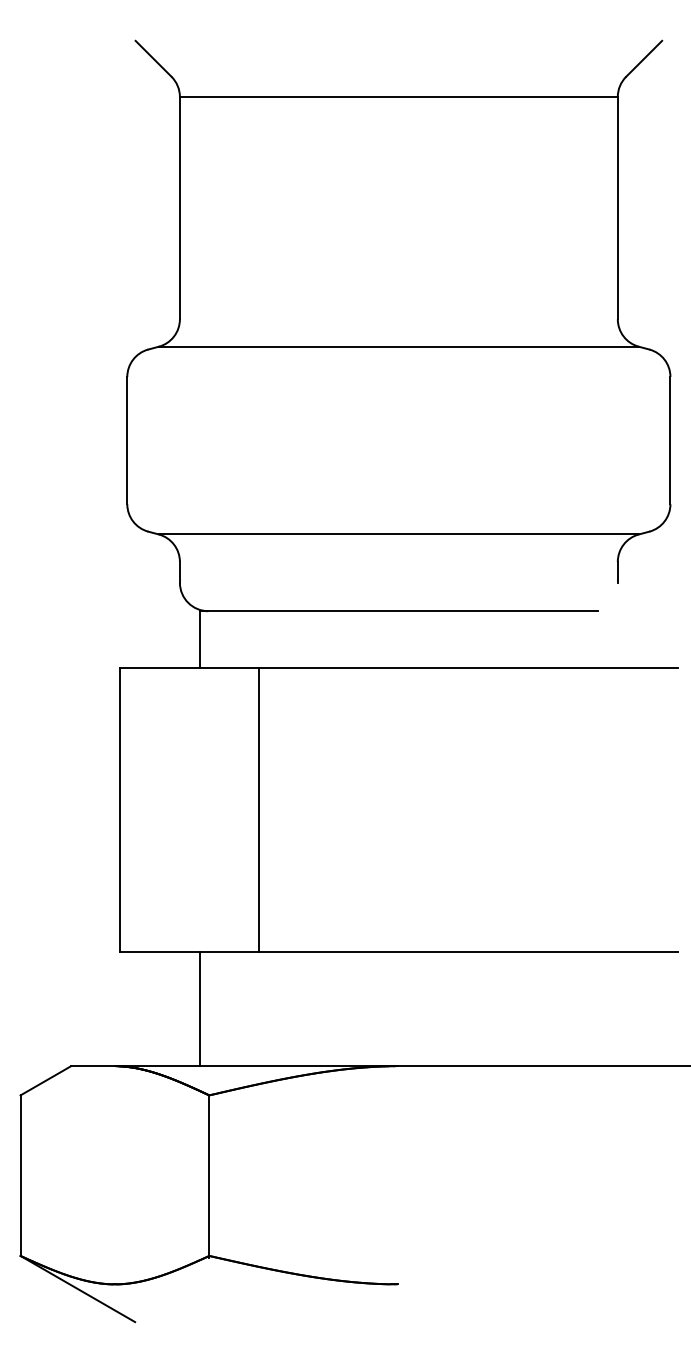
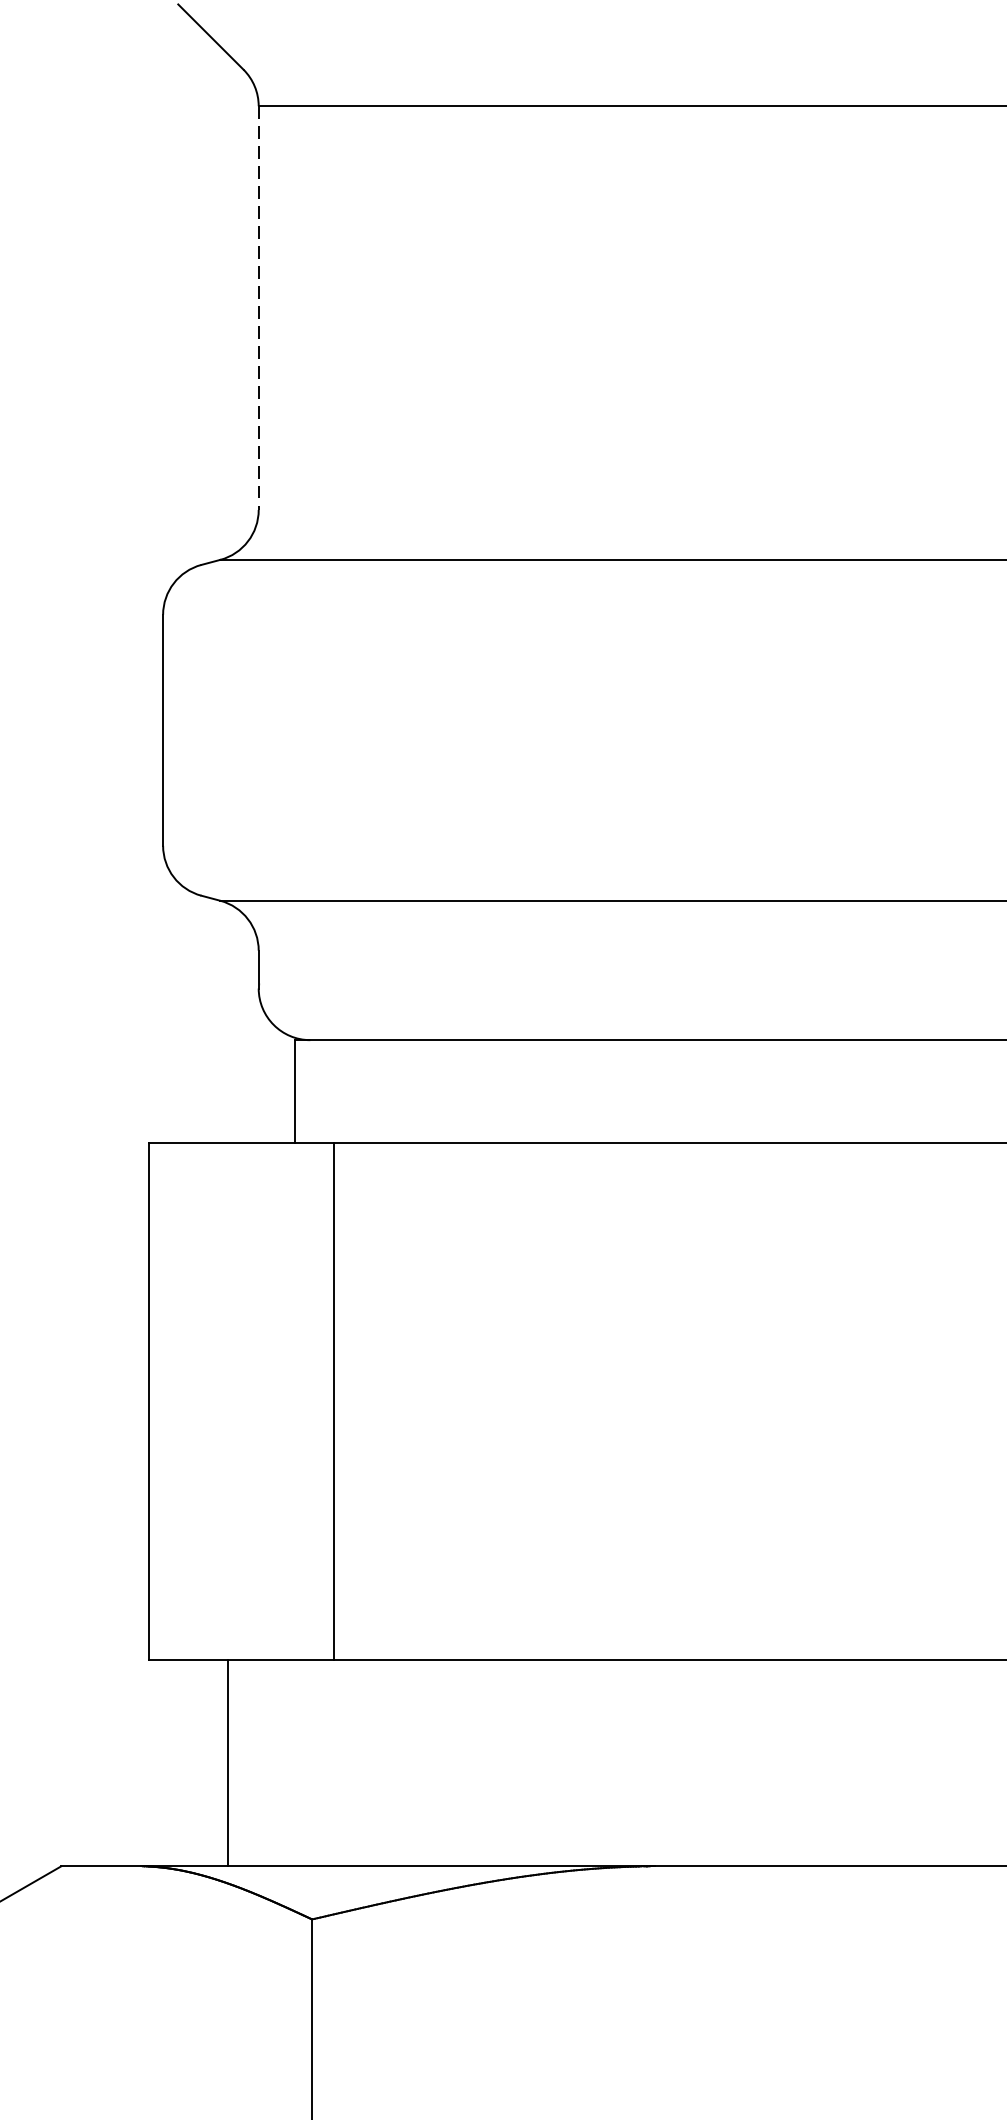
line: (179, 208) -> (257, 308), solid -> dashed
line: (259, 810) -> (334, 1402), moved
line: (199, 1009) -> (227, 1763), moved

